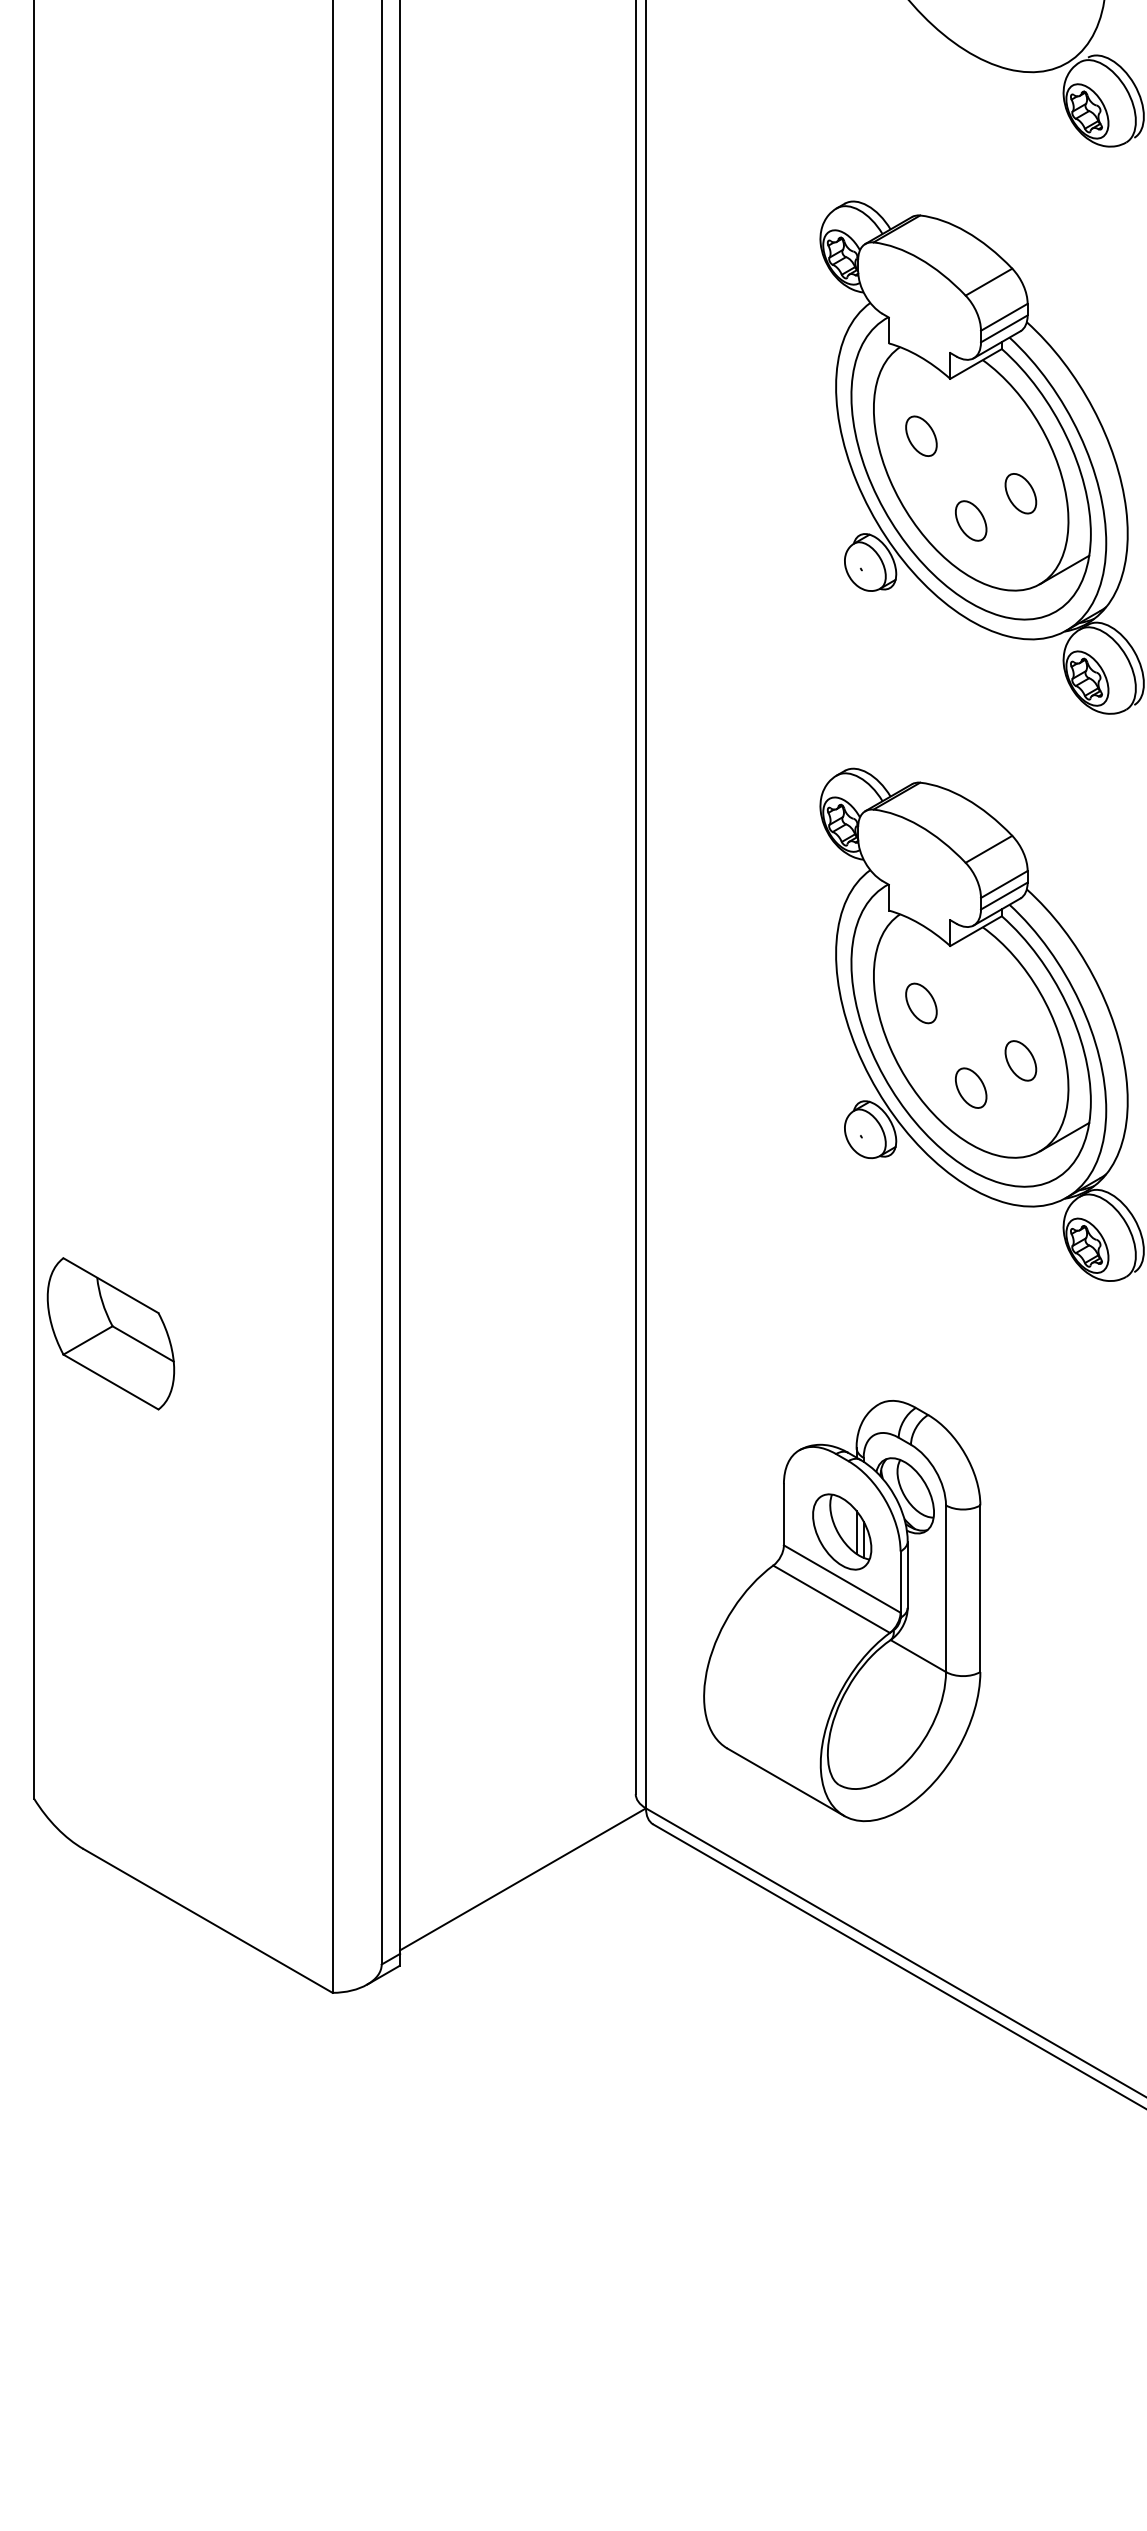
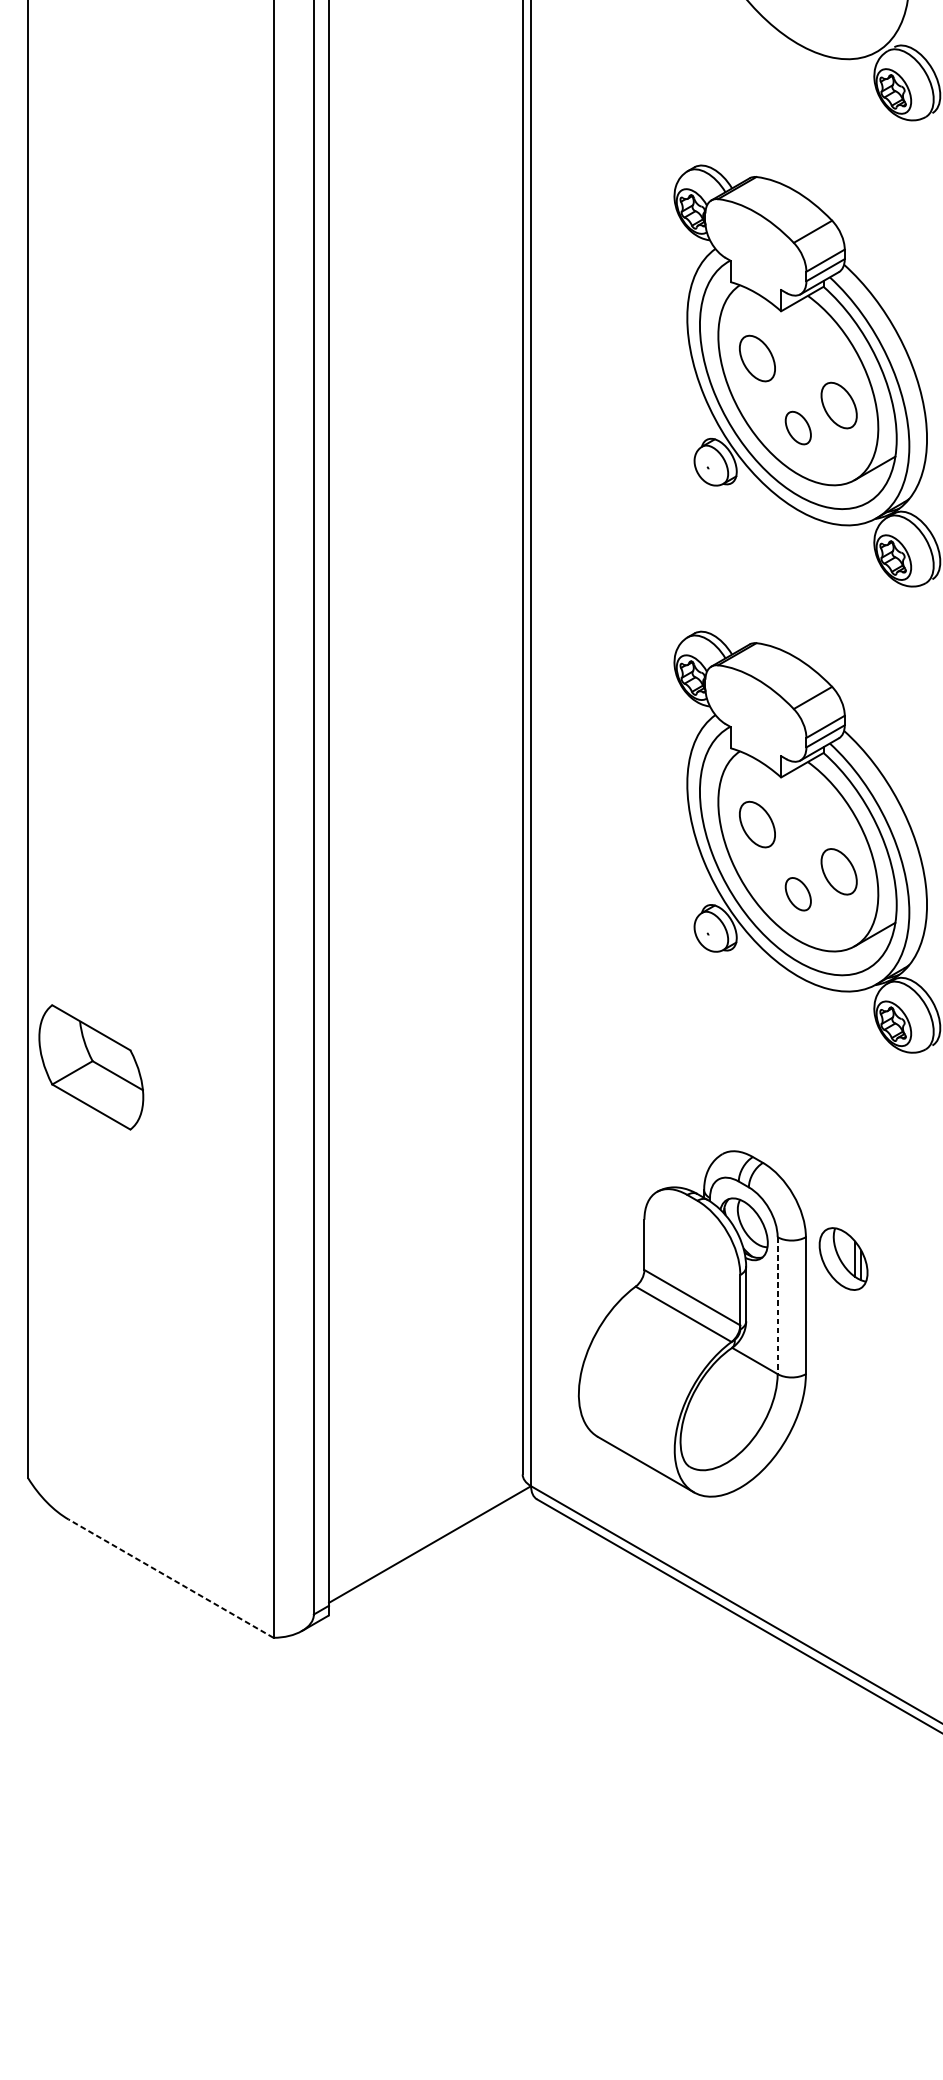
part: (921, 435) -> (757, 357), size x1.4
part: (1020, 493) -> (838, 405), size x1.4
part: (921, 1003) -> (757, 824), size x1.4
part: (1020, 1060) -> (838, 871), size x1.4
part: (110, 1333) -> (90, 1067), moved
part: (842, 1531) -> (843, 1258), moved
line: (945, 1589) -> (777, 1306), solid -> dashed
line: (207, 1920) -> (170, 1578), solid -> dashed

